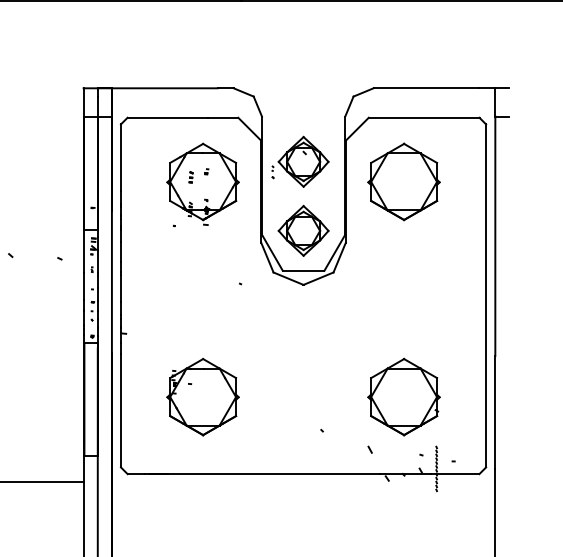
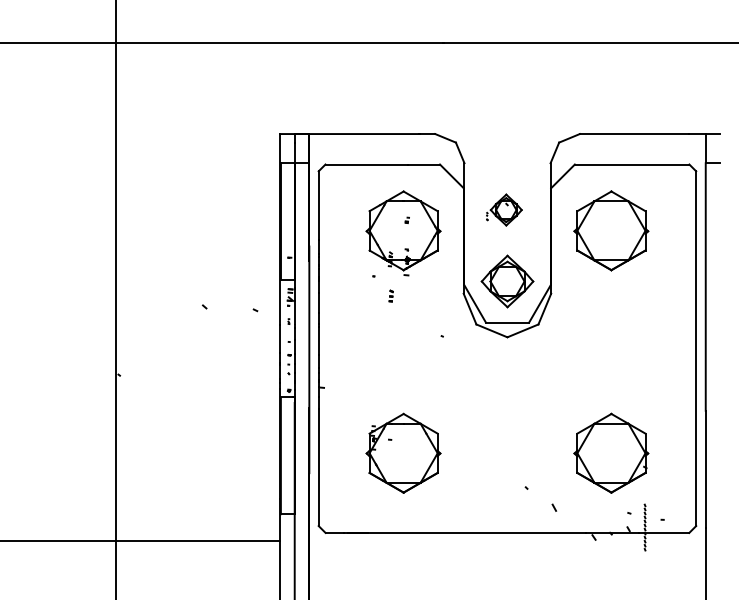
part: (300, 161) -> (504, 209), size x0.6
part: (190, 176) -> (390, 295), moved
line: (370, 449) -> (554, 507), moved

